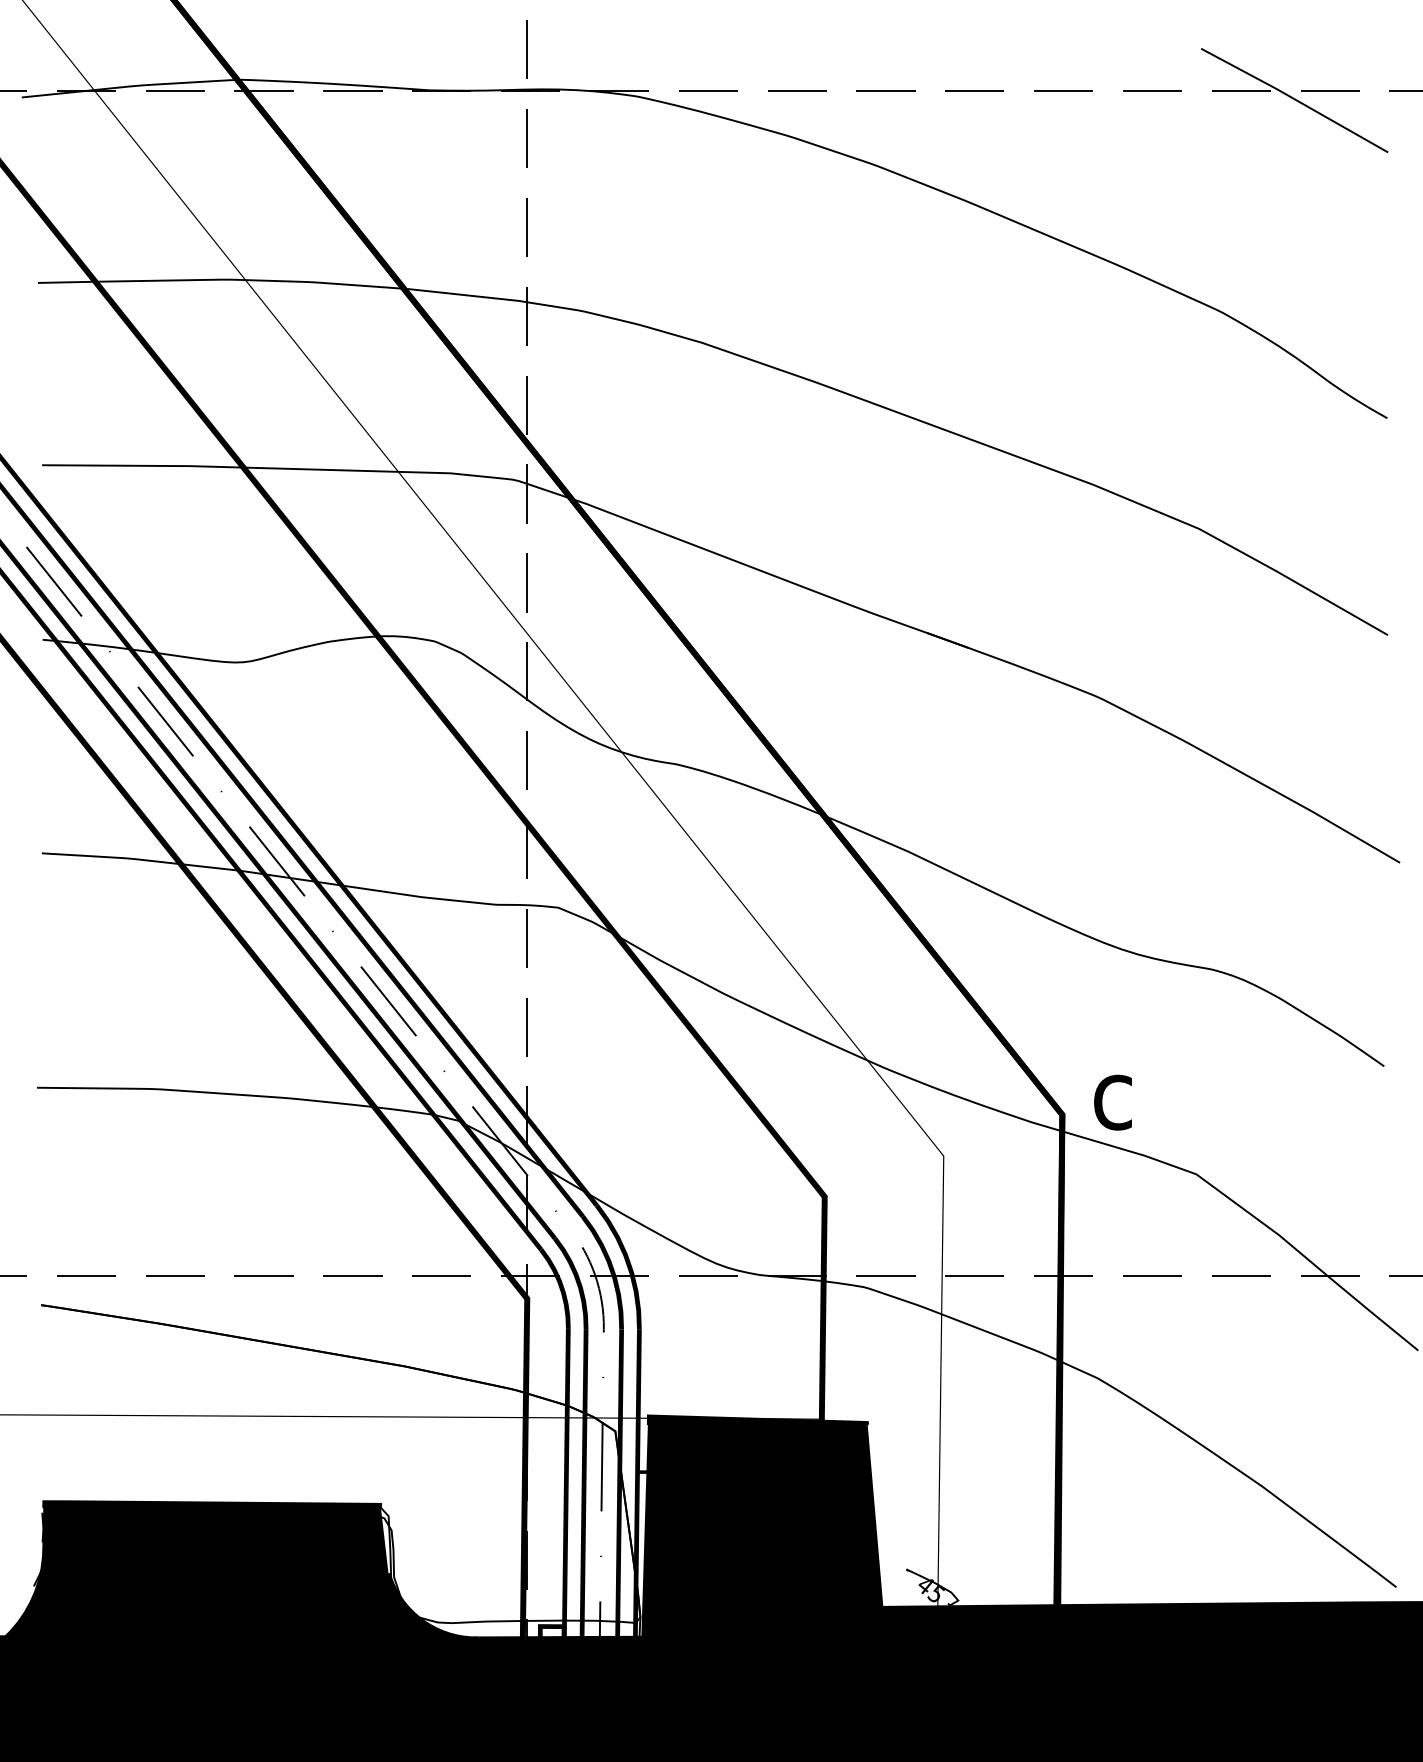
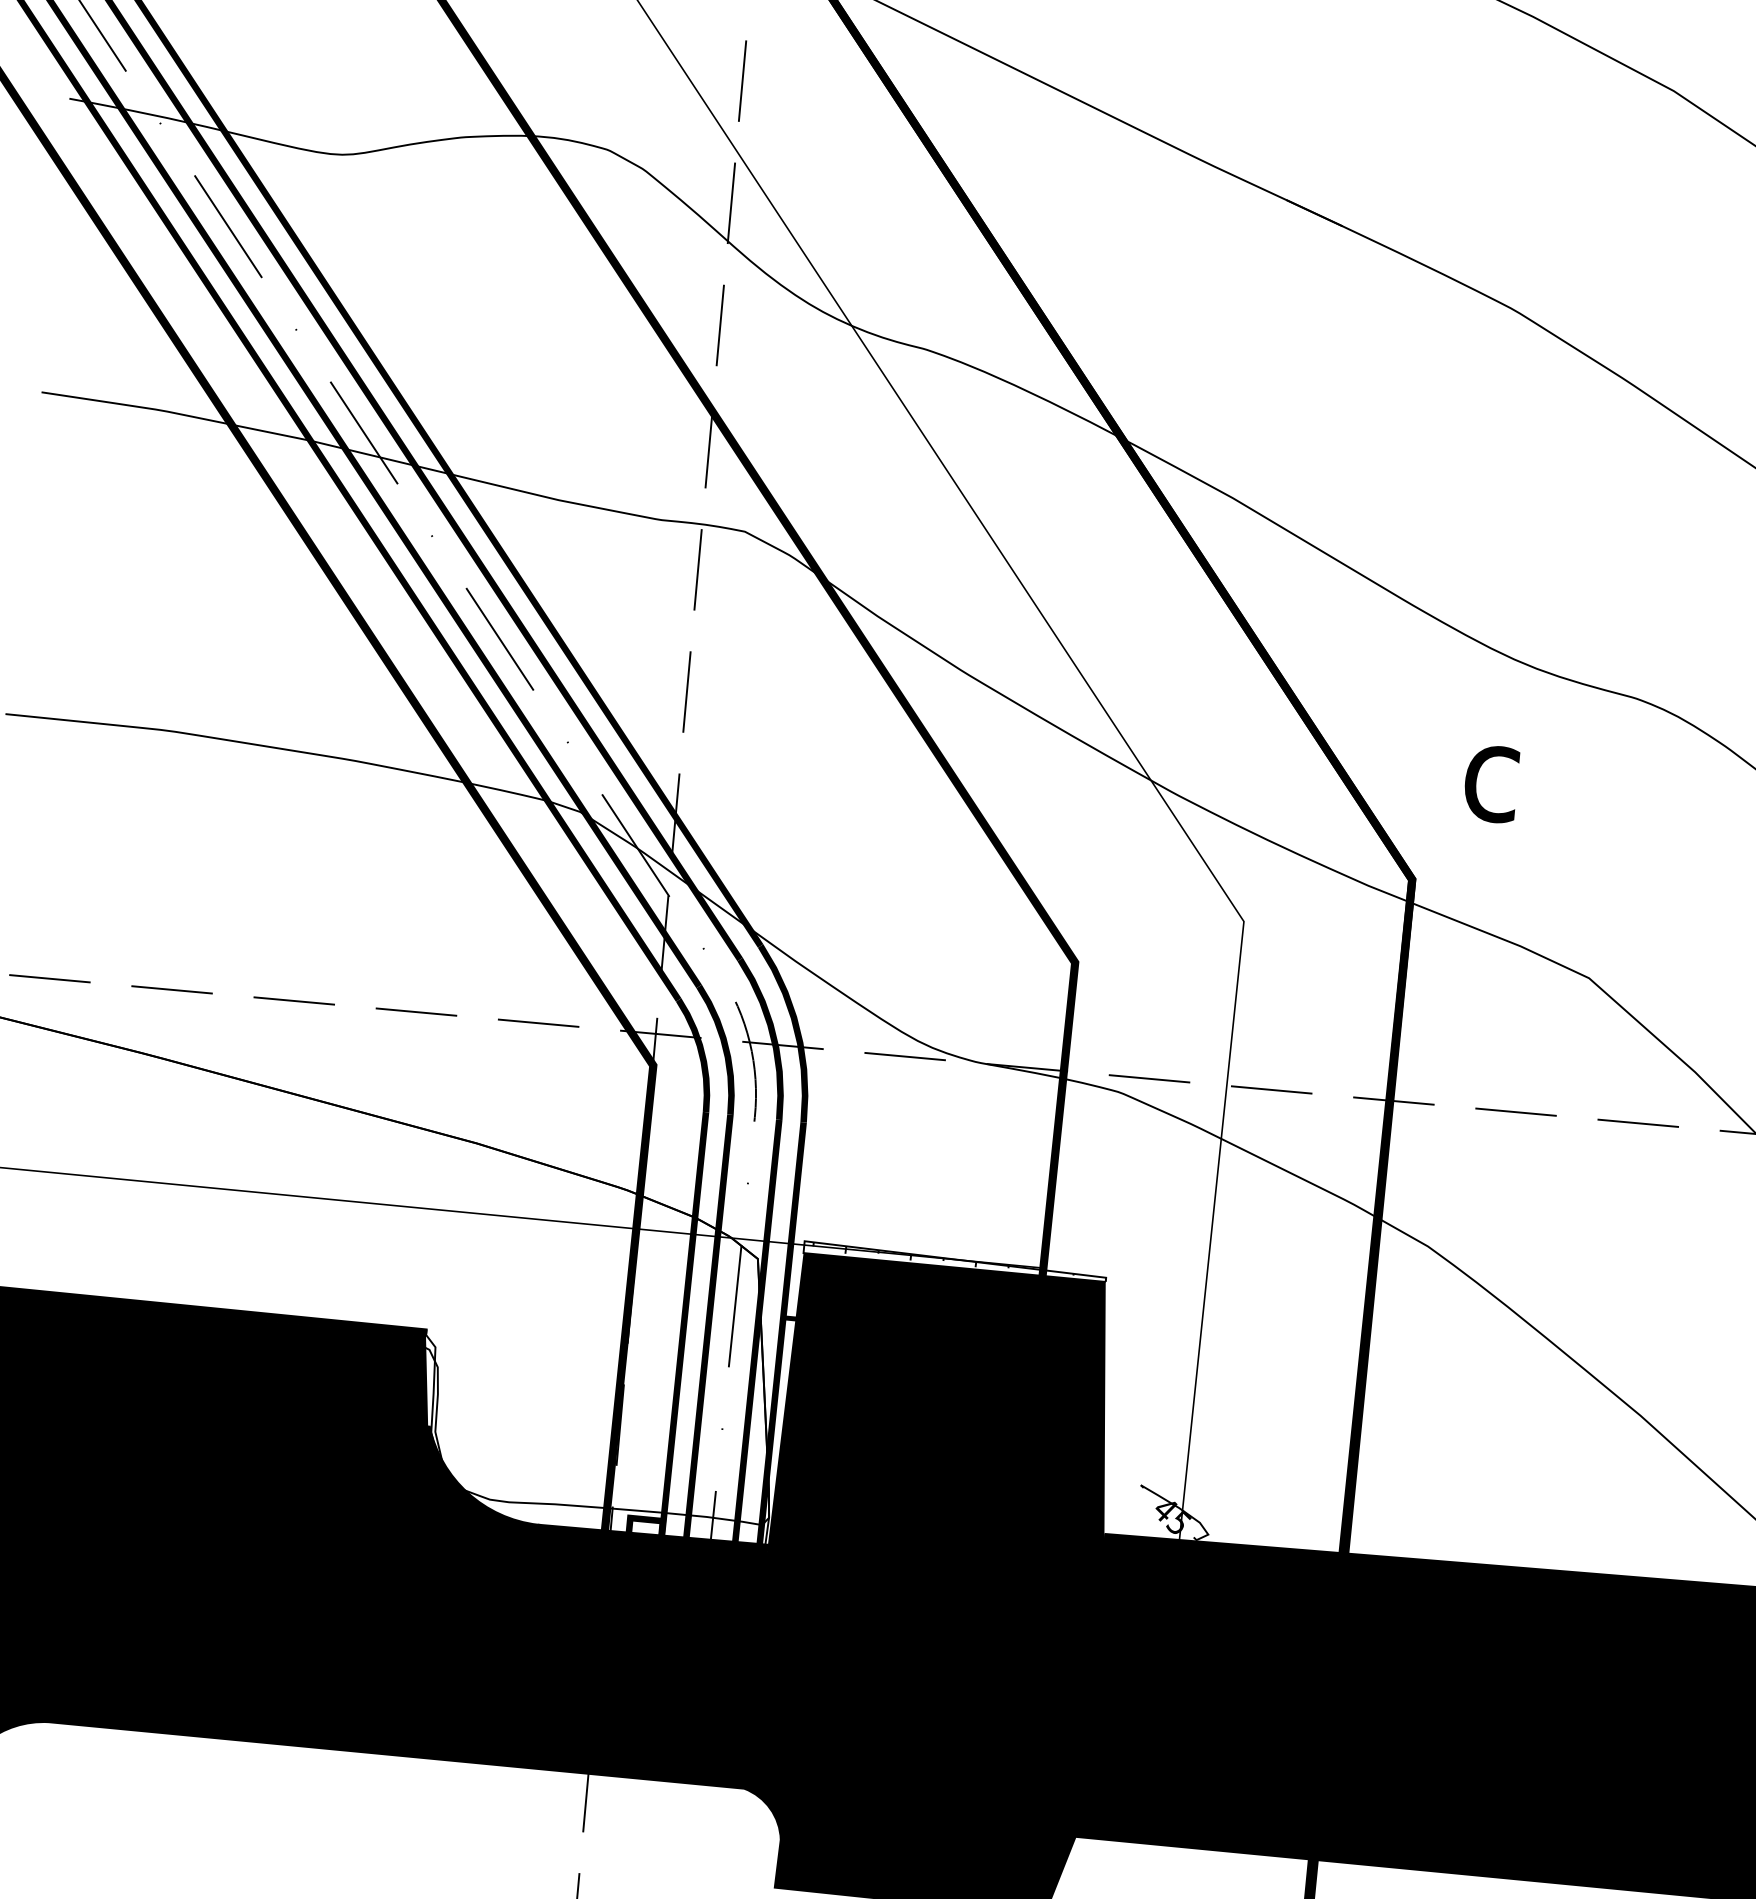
text: (1112, 1102) -> (1490, 783), moved
fill: (757, 1420) -> (954, 1261), removed

